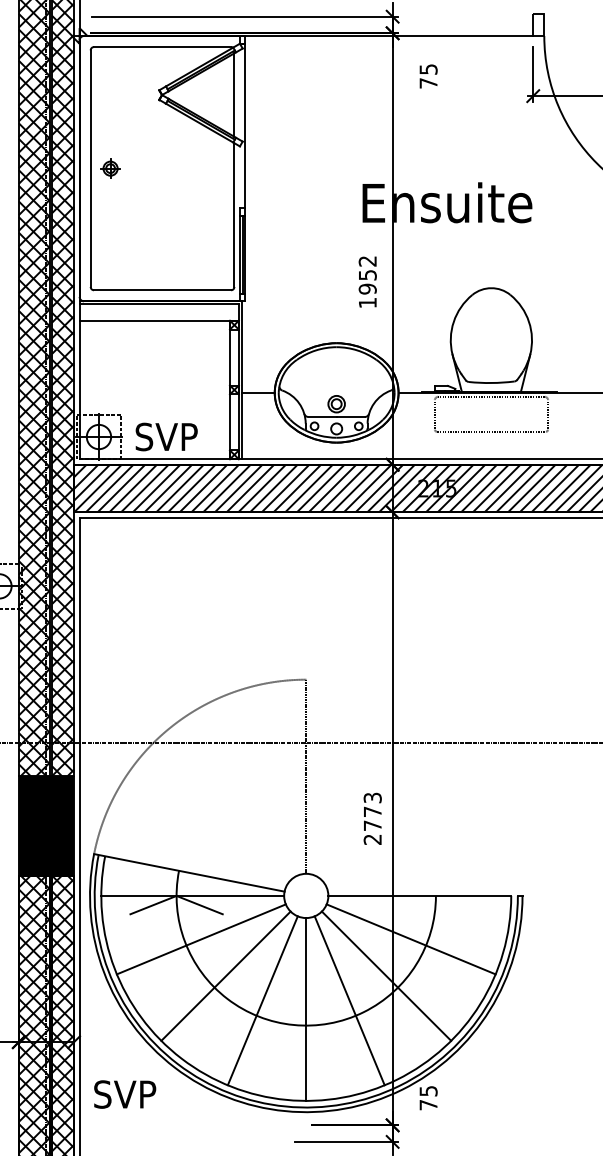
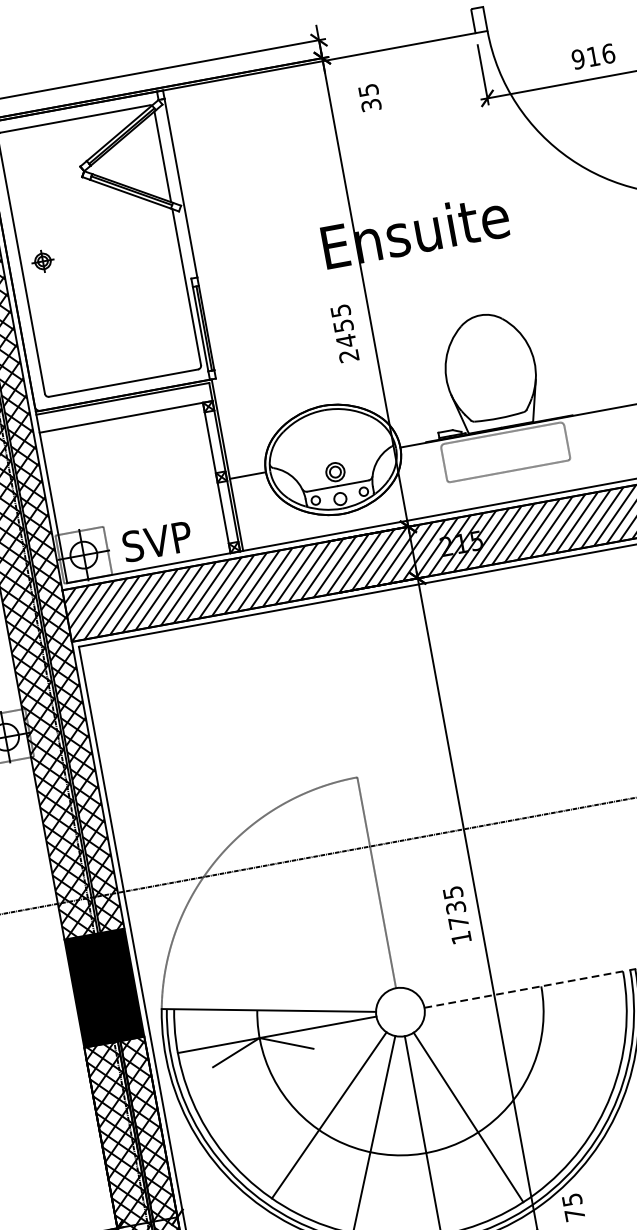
text: (428, 83) -> (371, 105), 75 -> 35
text: (367, 282) -> (344, 333), 1952 -> 2455
text: (372, 818) -> (456, 914), 2773 -> 1735
line: (420, 895) -> (524, 988), solid -> dashed
line: (200, 939) -> (294, 1080), removed
line: (410, 939) -> (522, 1038), removed
line: (386, 975) -> (503, 1082), removed

